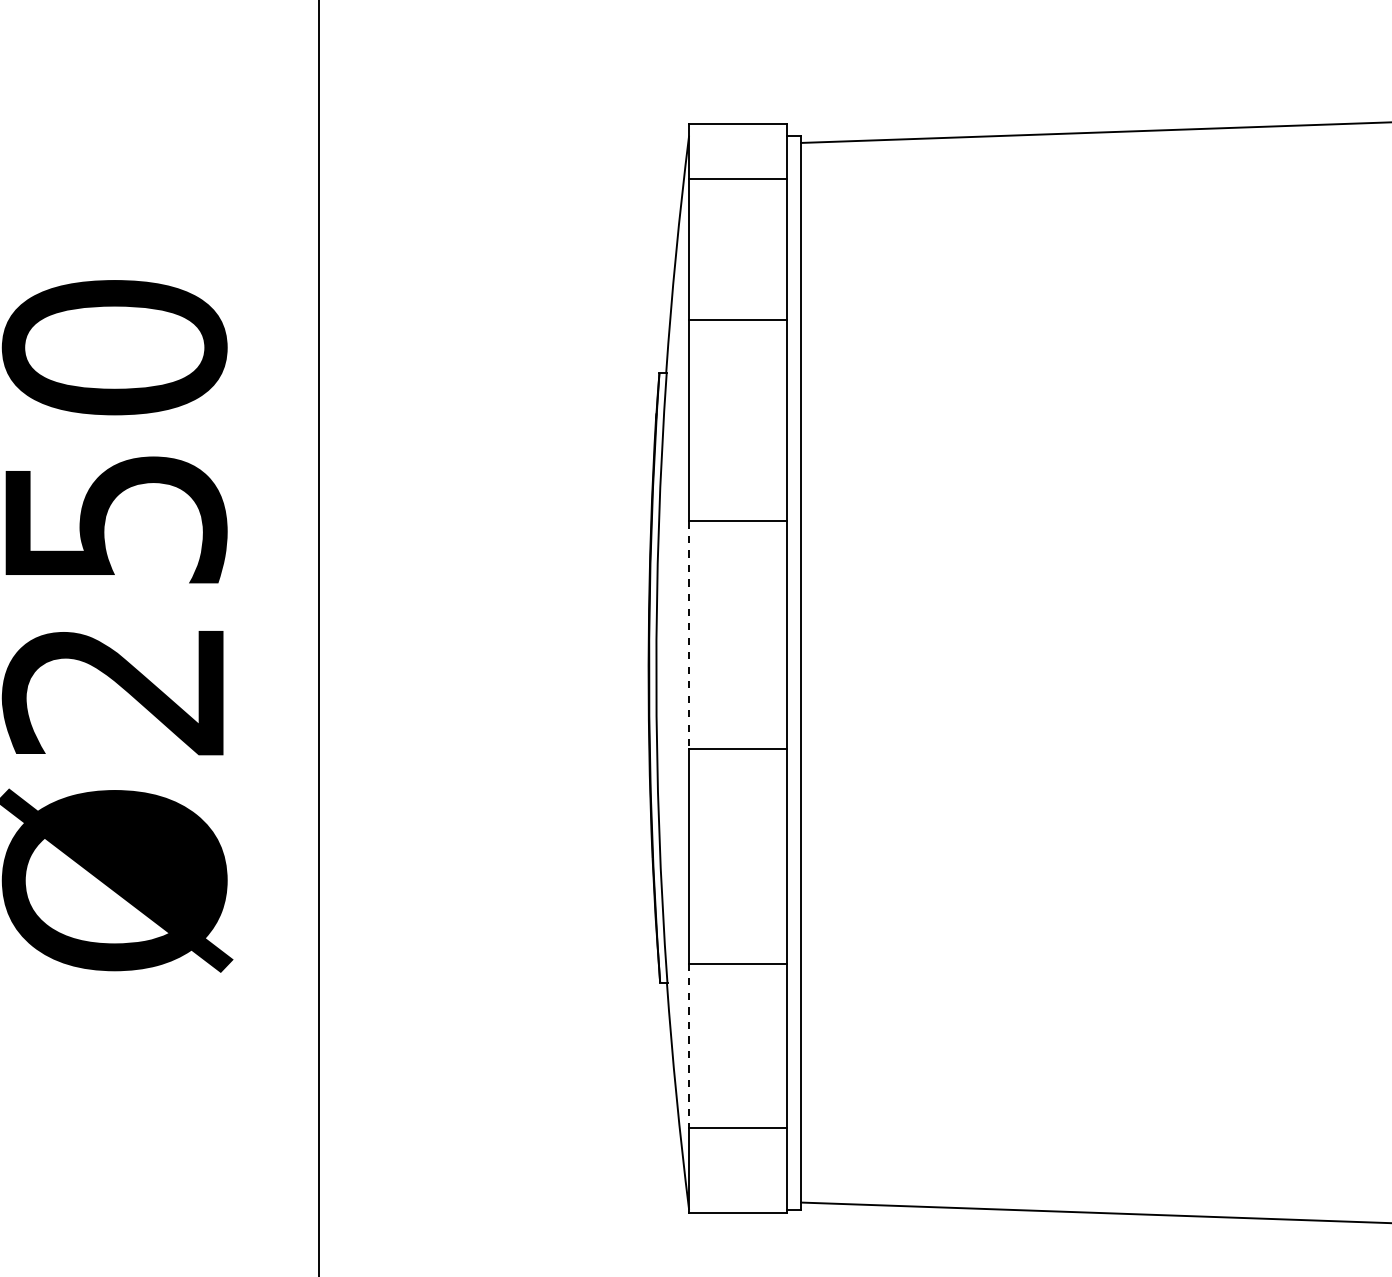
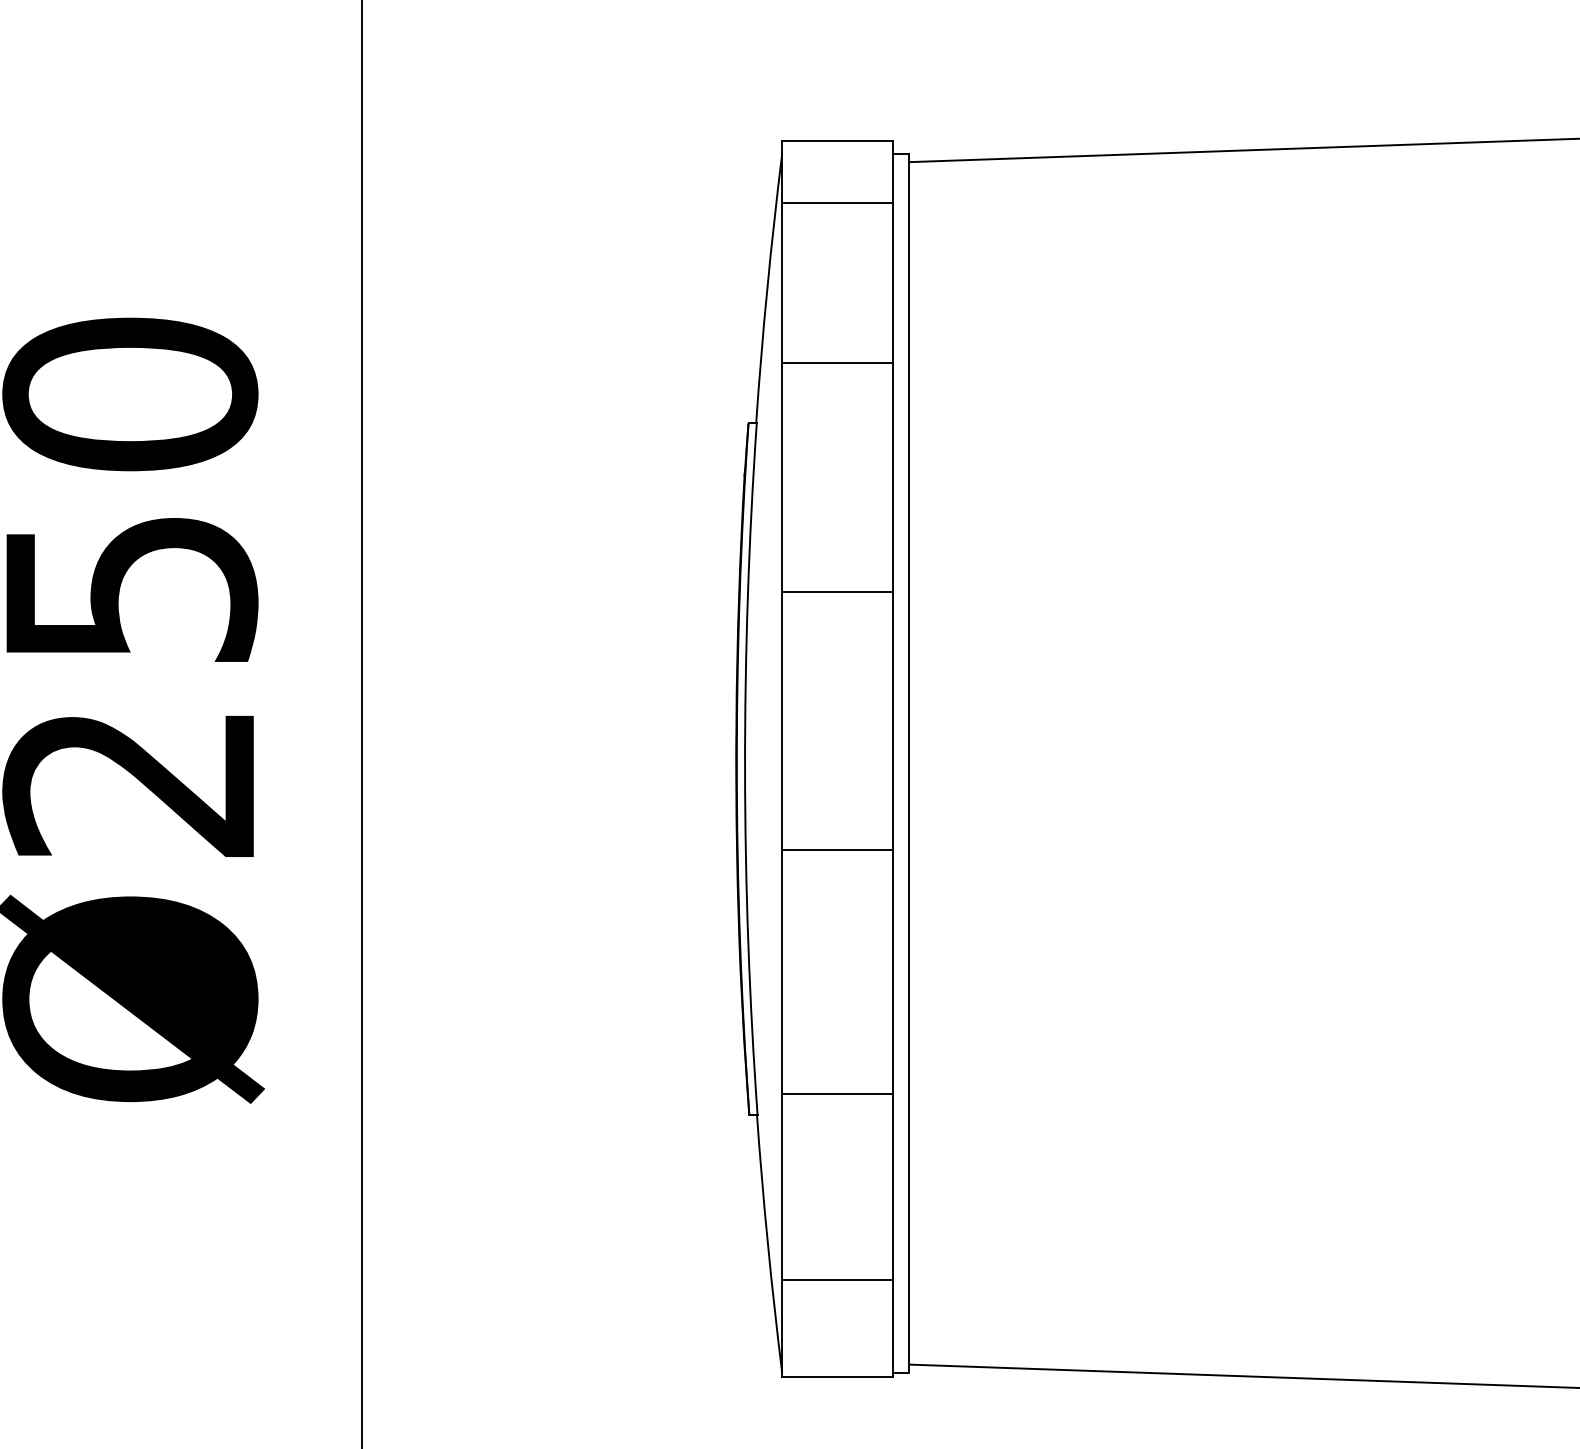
line: (689, 635) -> (782, 721), dashed -> solid
line: (689, 1046) -> (782, 1187), dashed -> solid

